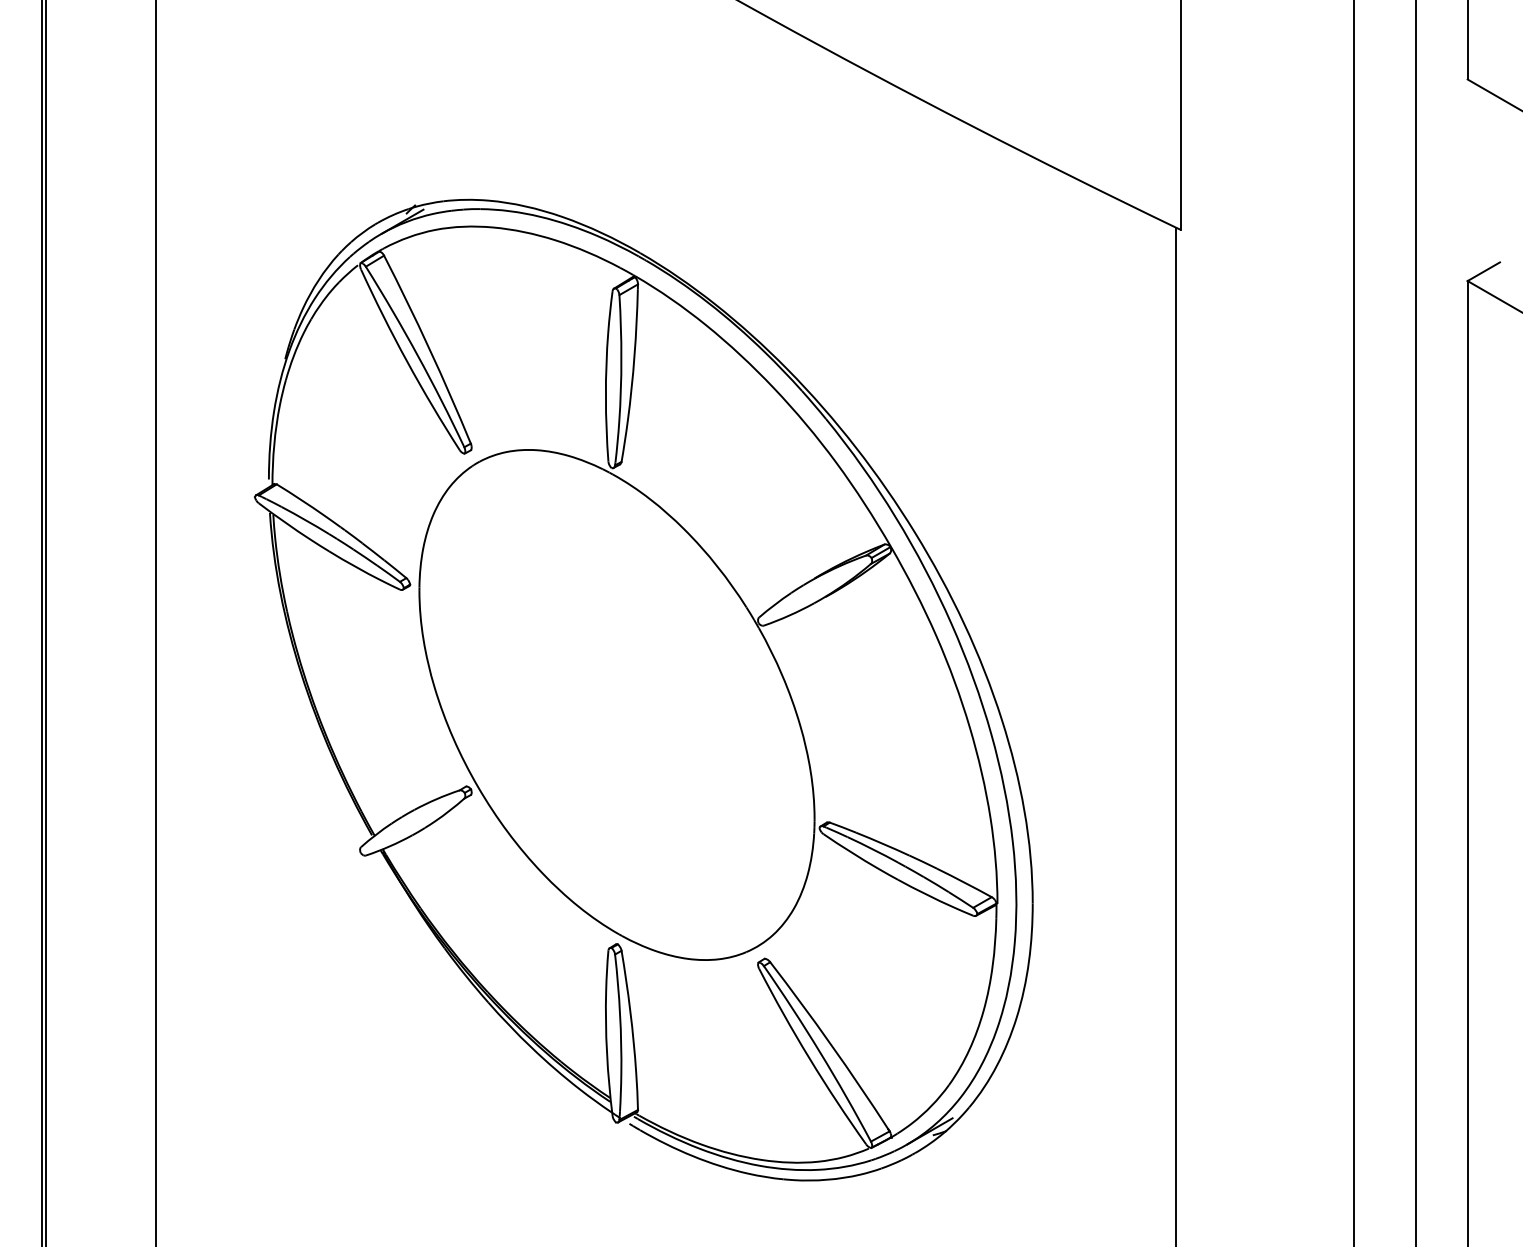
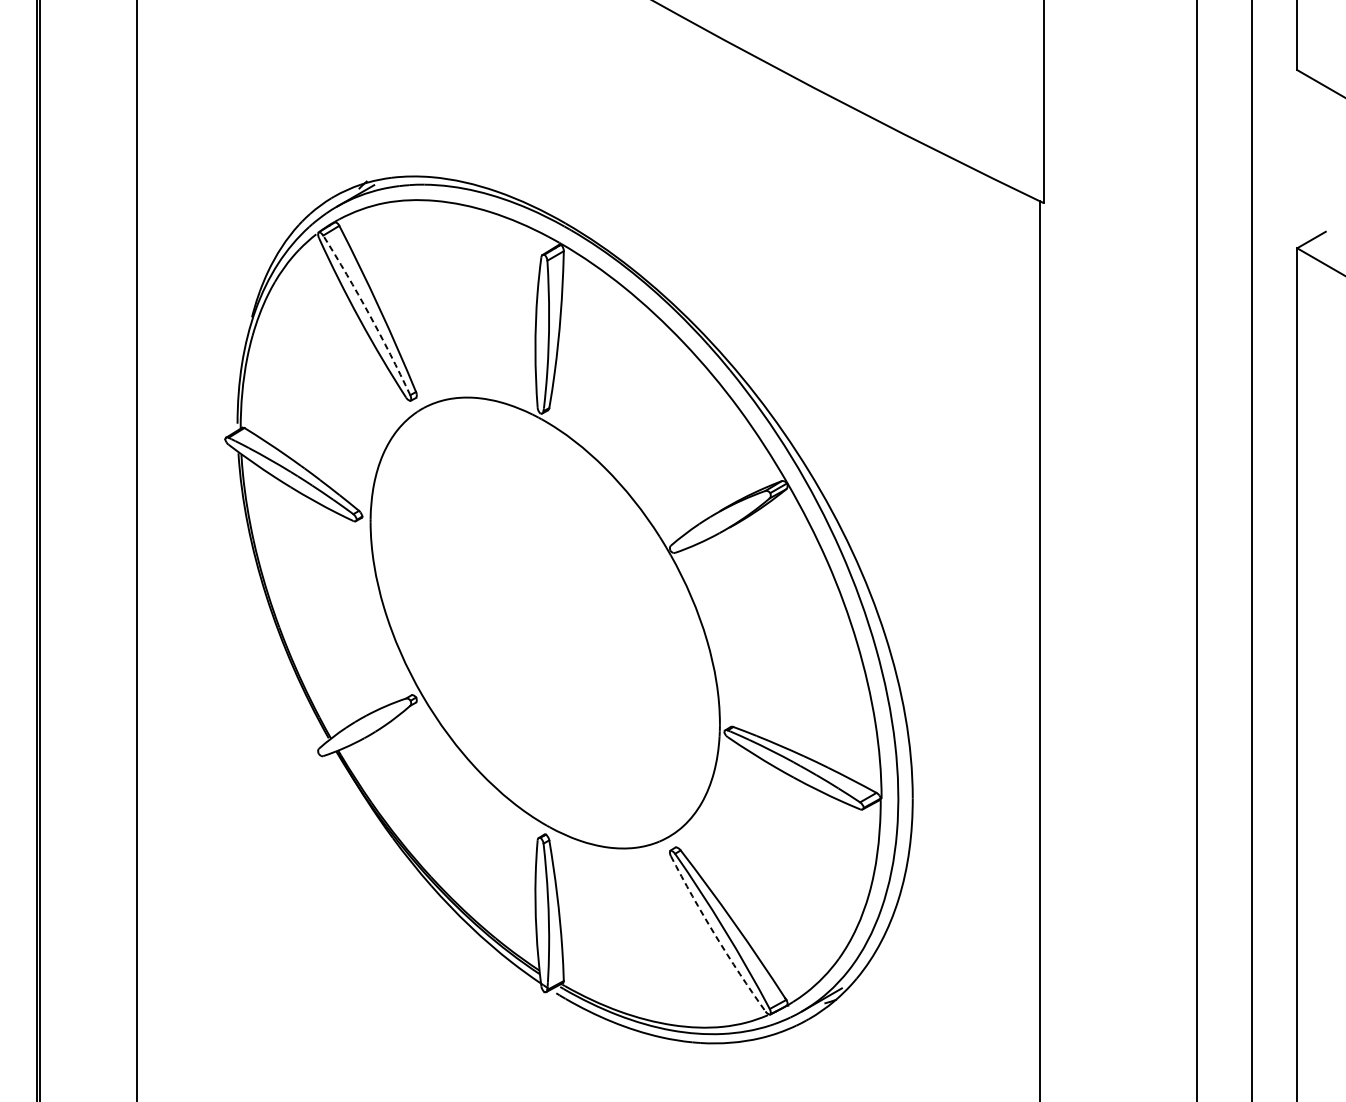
arc: (417, 355) -> (368, 314), solid -> dashed
arc: (809, 1058) -> (715, 935), solid -> dashed

